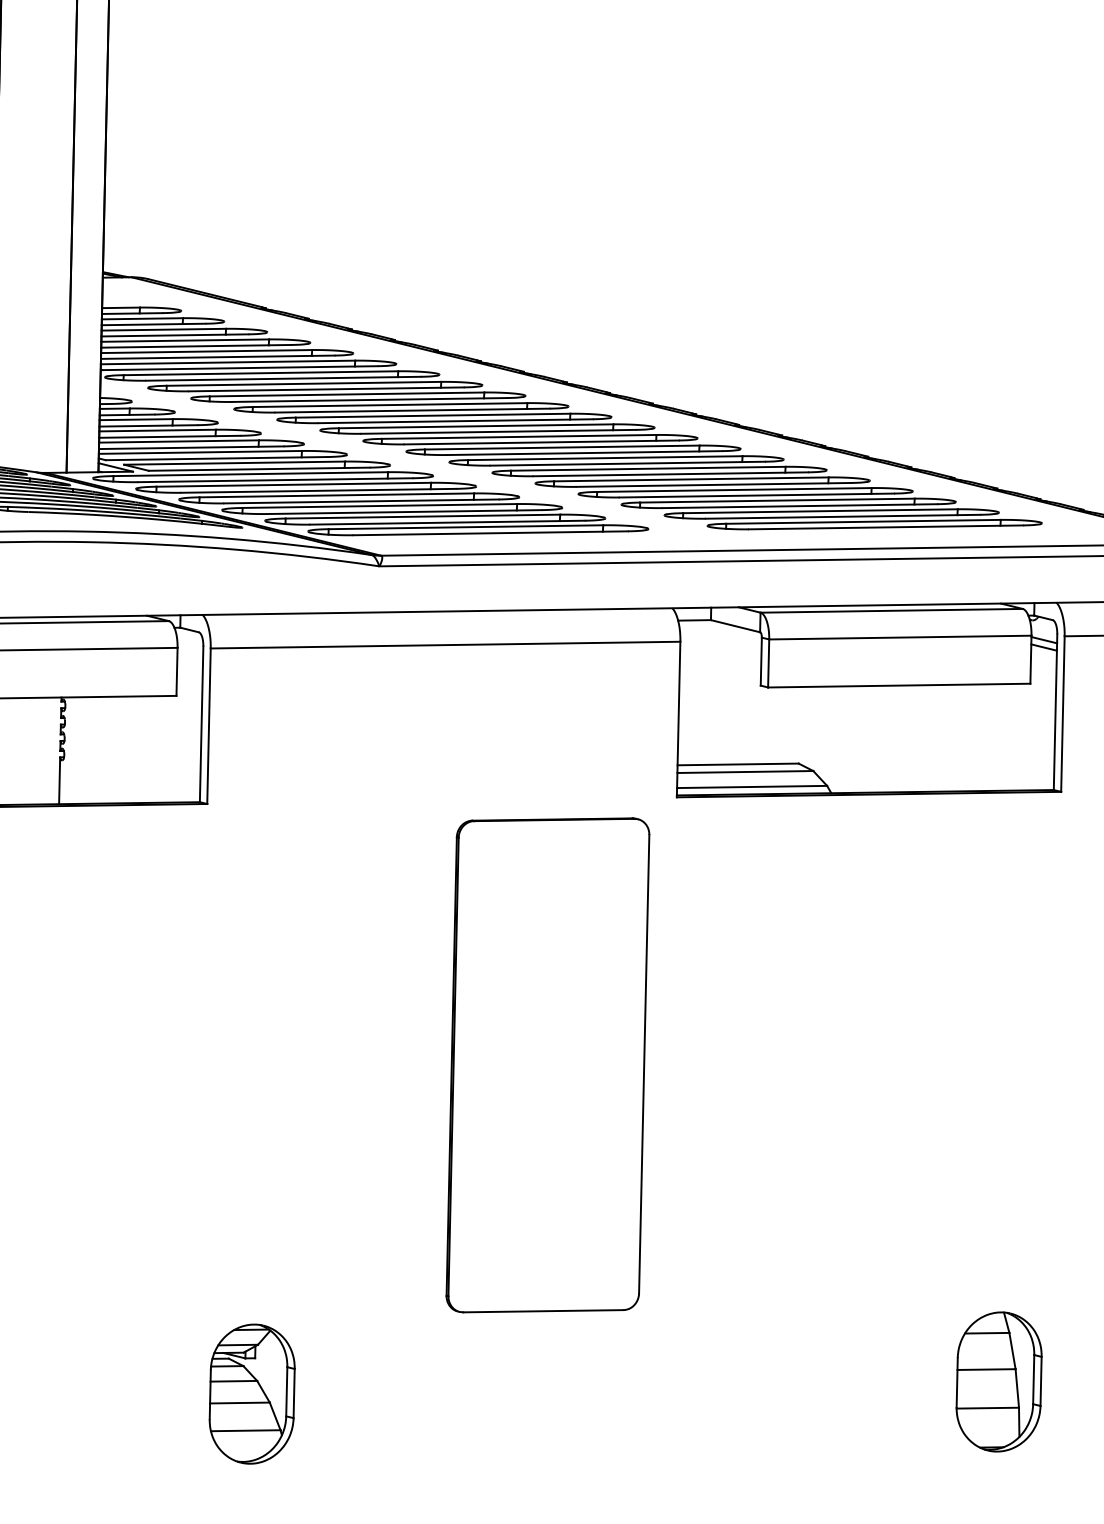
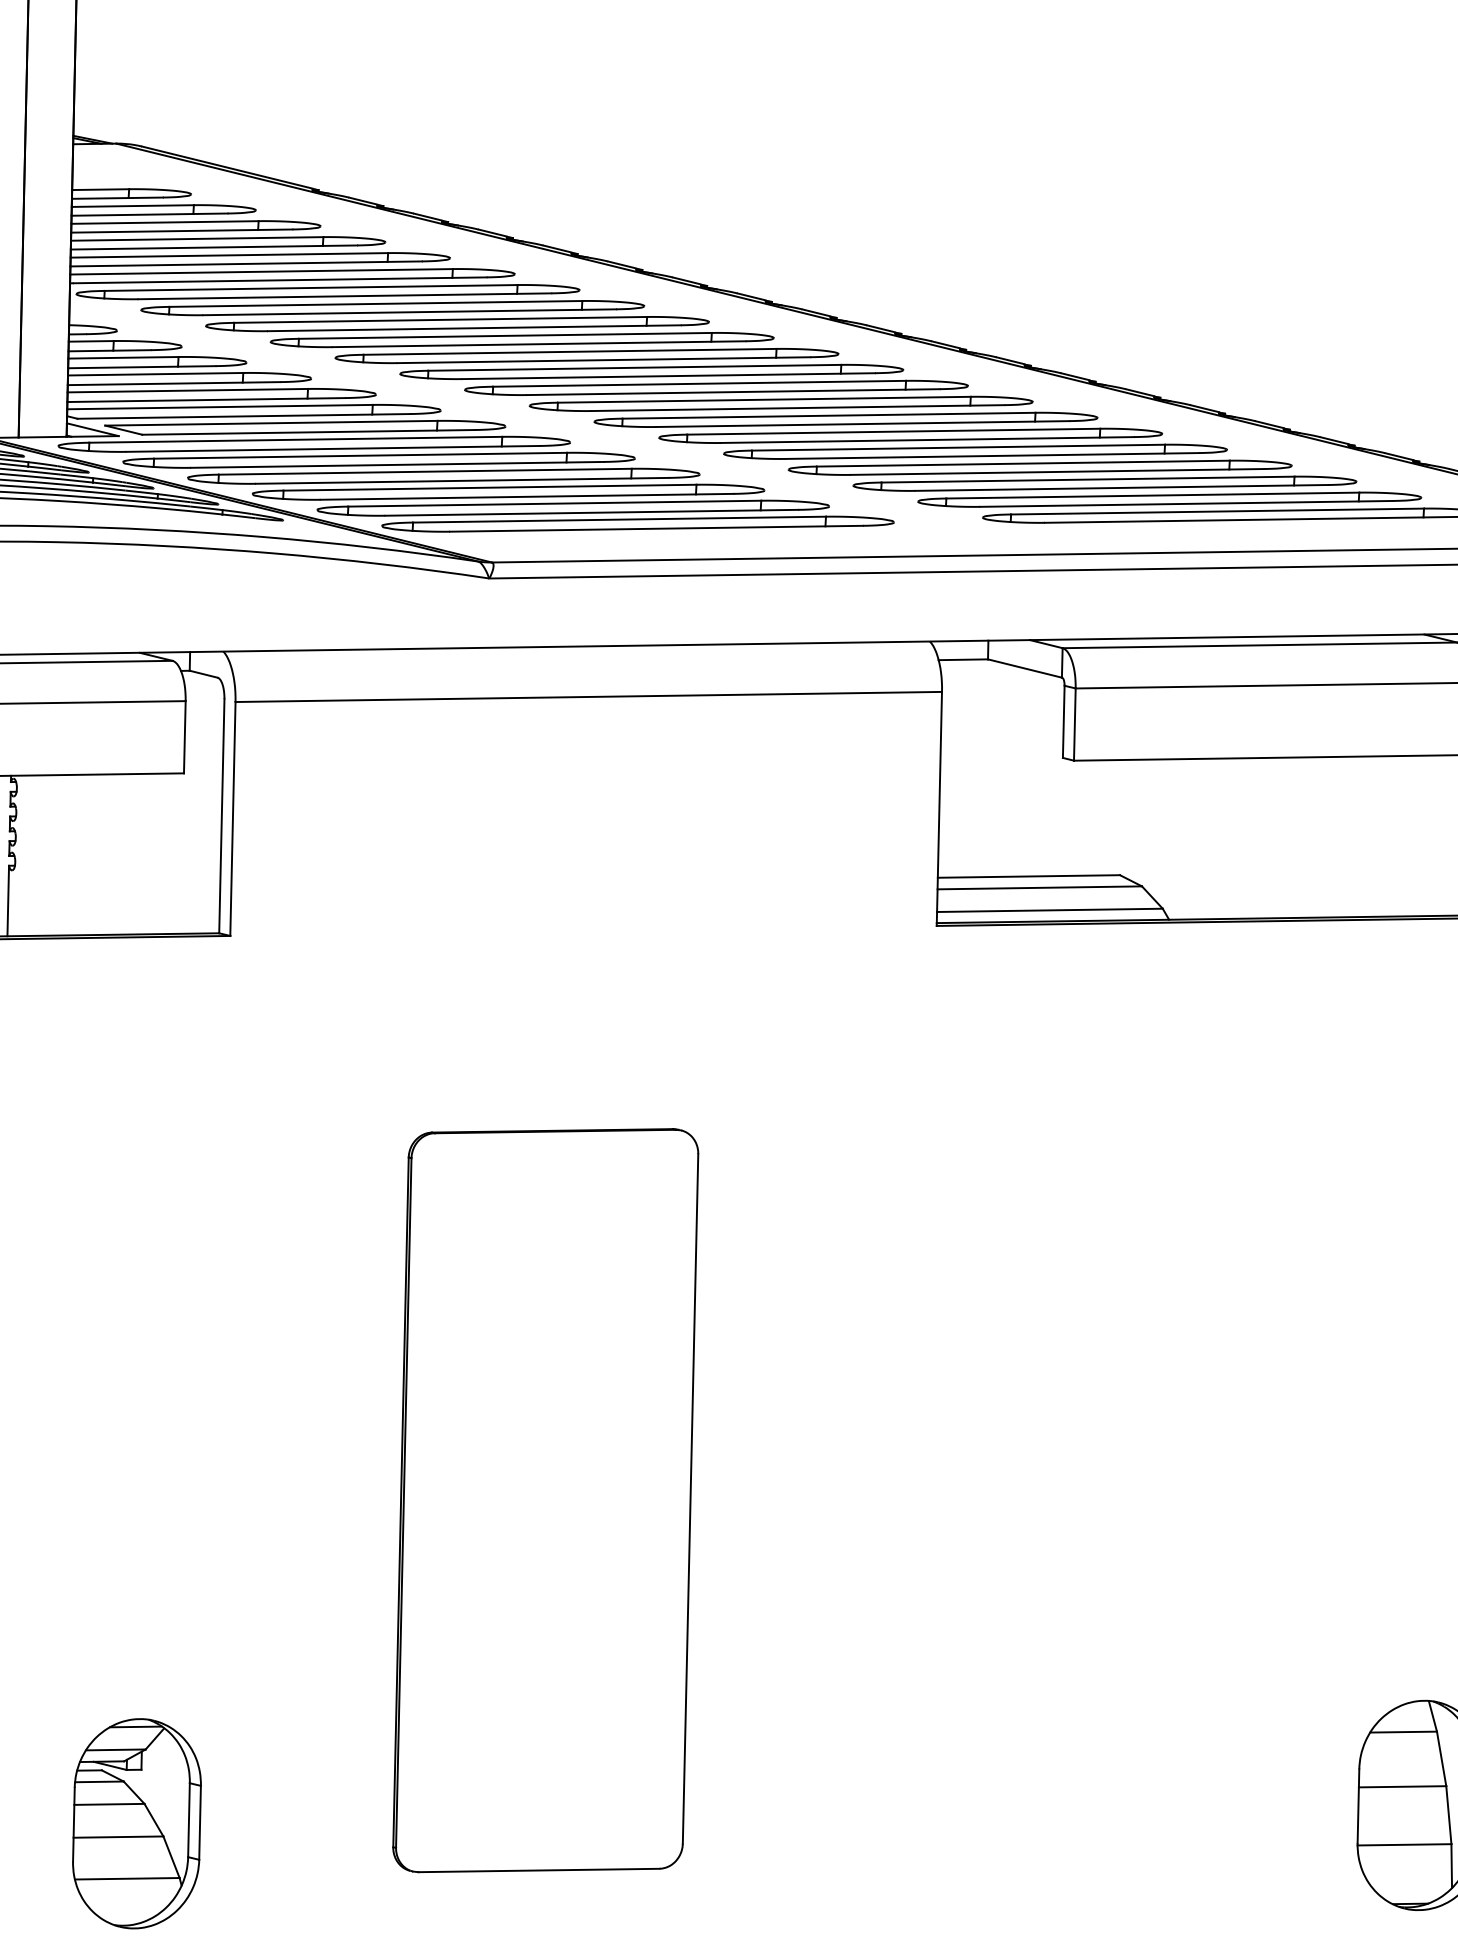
part: (547, 1065) -> (545, 1500), moved
part: (251, 1393) -> (135, 1822), moved

